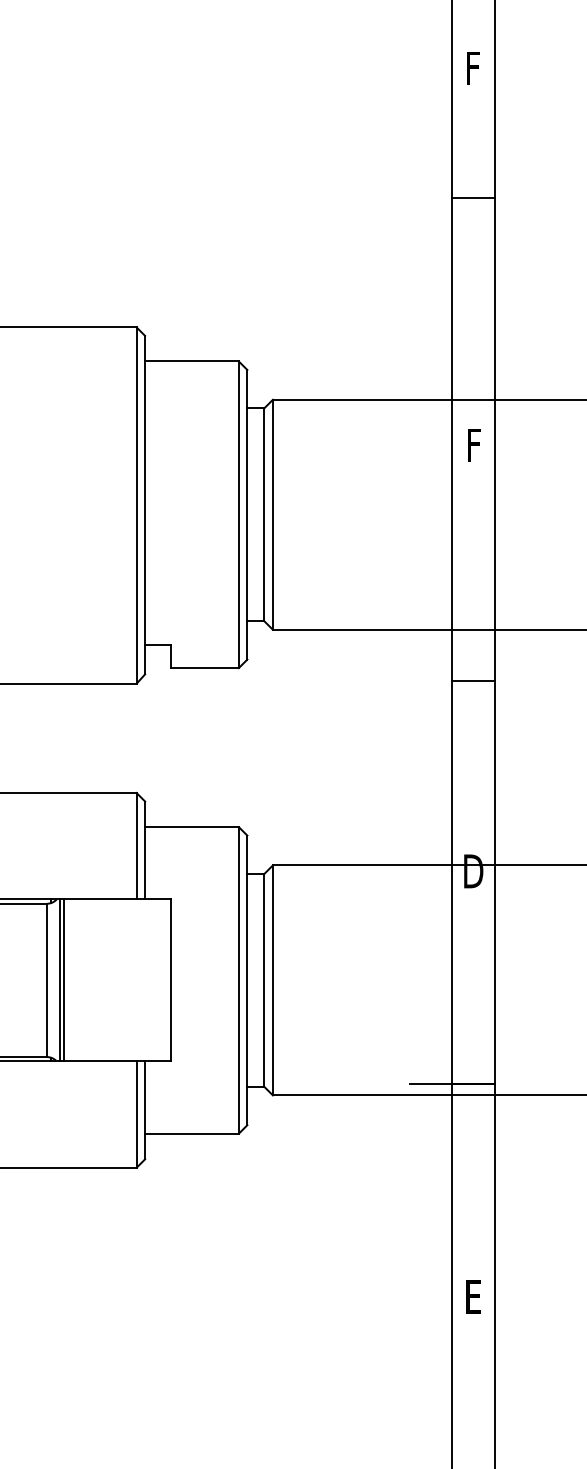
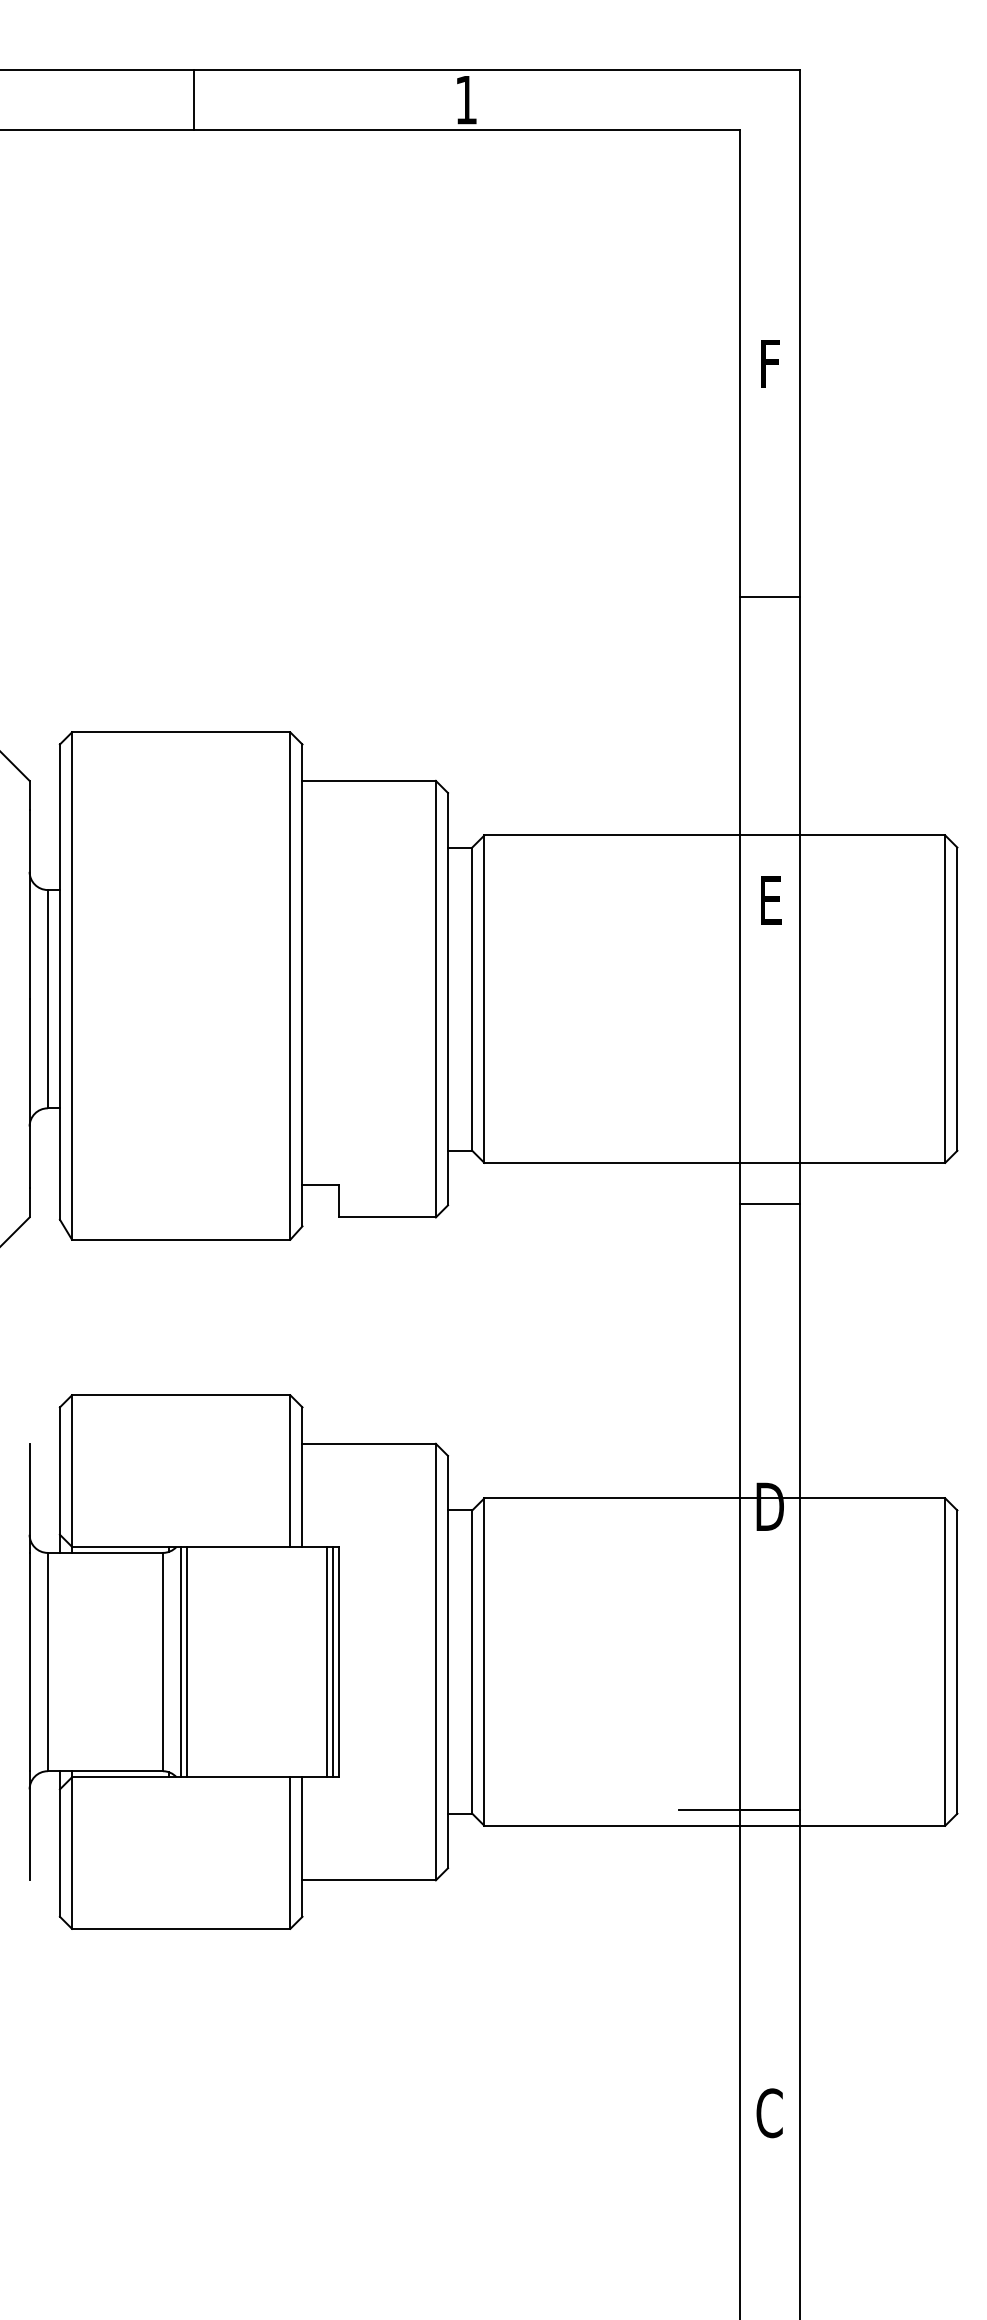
line: (473, 198) -> (769, 597), moved
text: (474, 445) -> (771, 900), F -> E
line: (473, 680) -> (769, 1203), moved
line: (162, 980) -> (326, 1661), added
line: (166, 980) -> (332, 1661), added
text: (473, 1297) -> (769, 2113), E -> C

